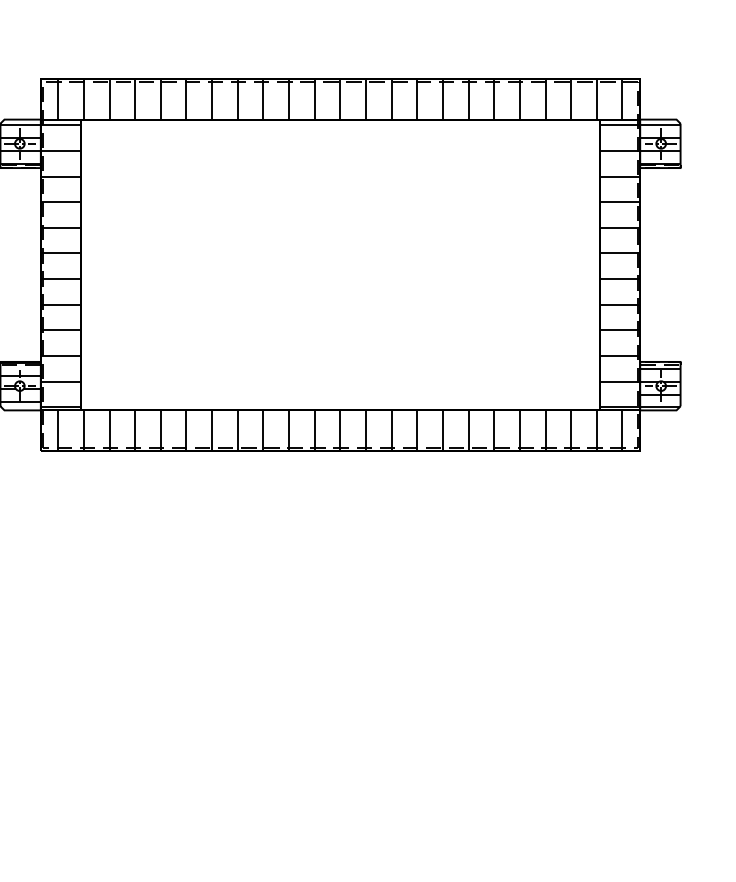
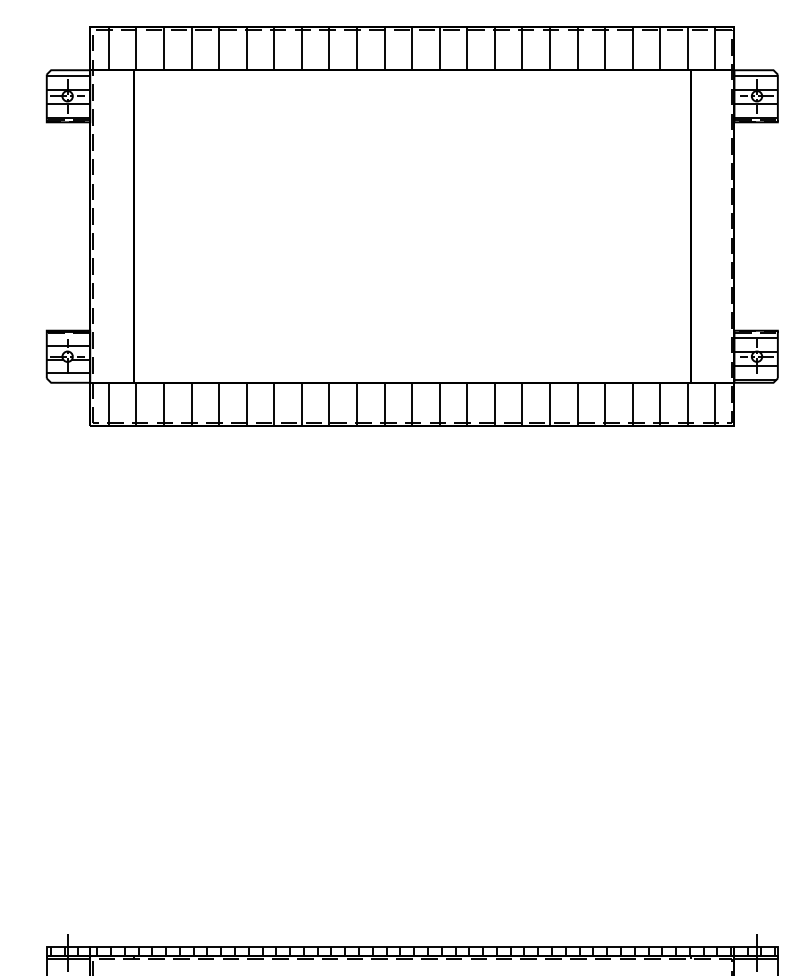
hatch: (60, 265) -> (111, 227), removed
hatch: (619, 265) -> (712, 227), removed

